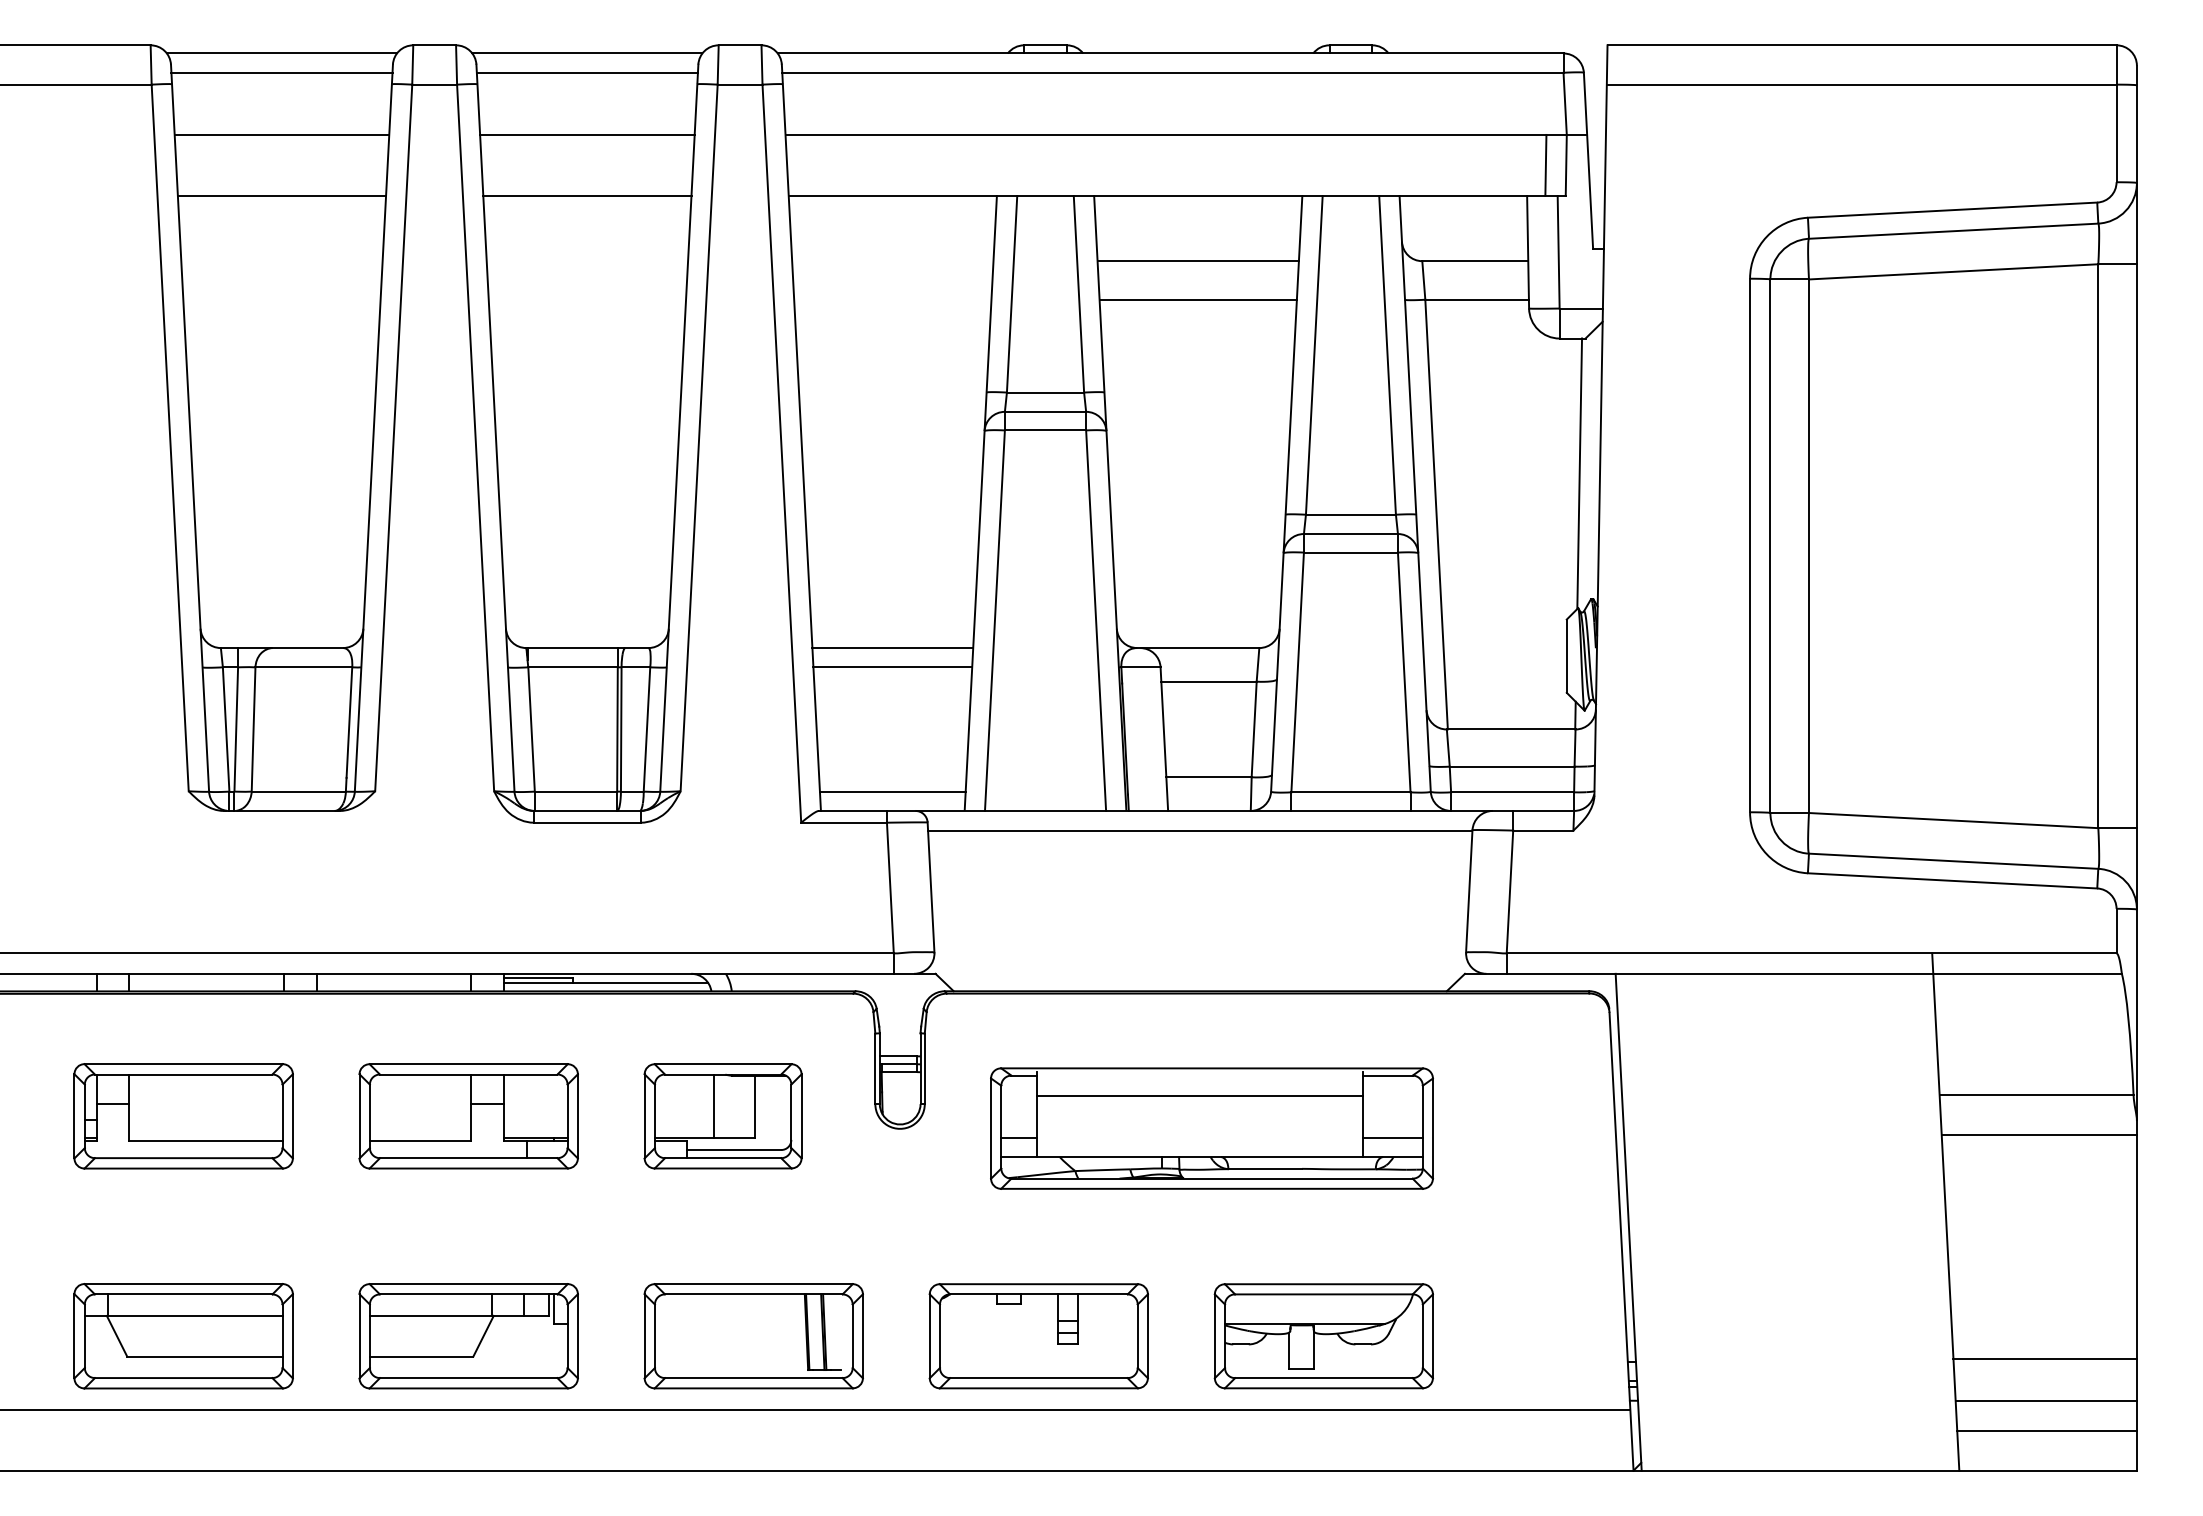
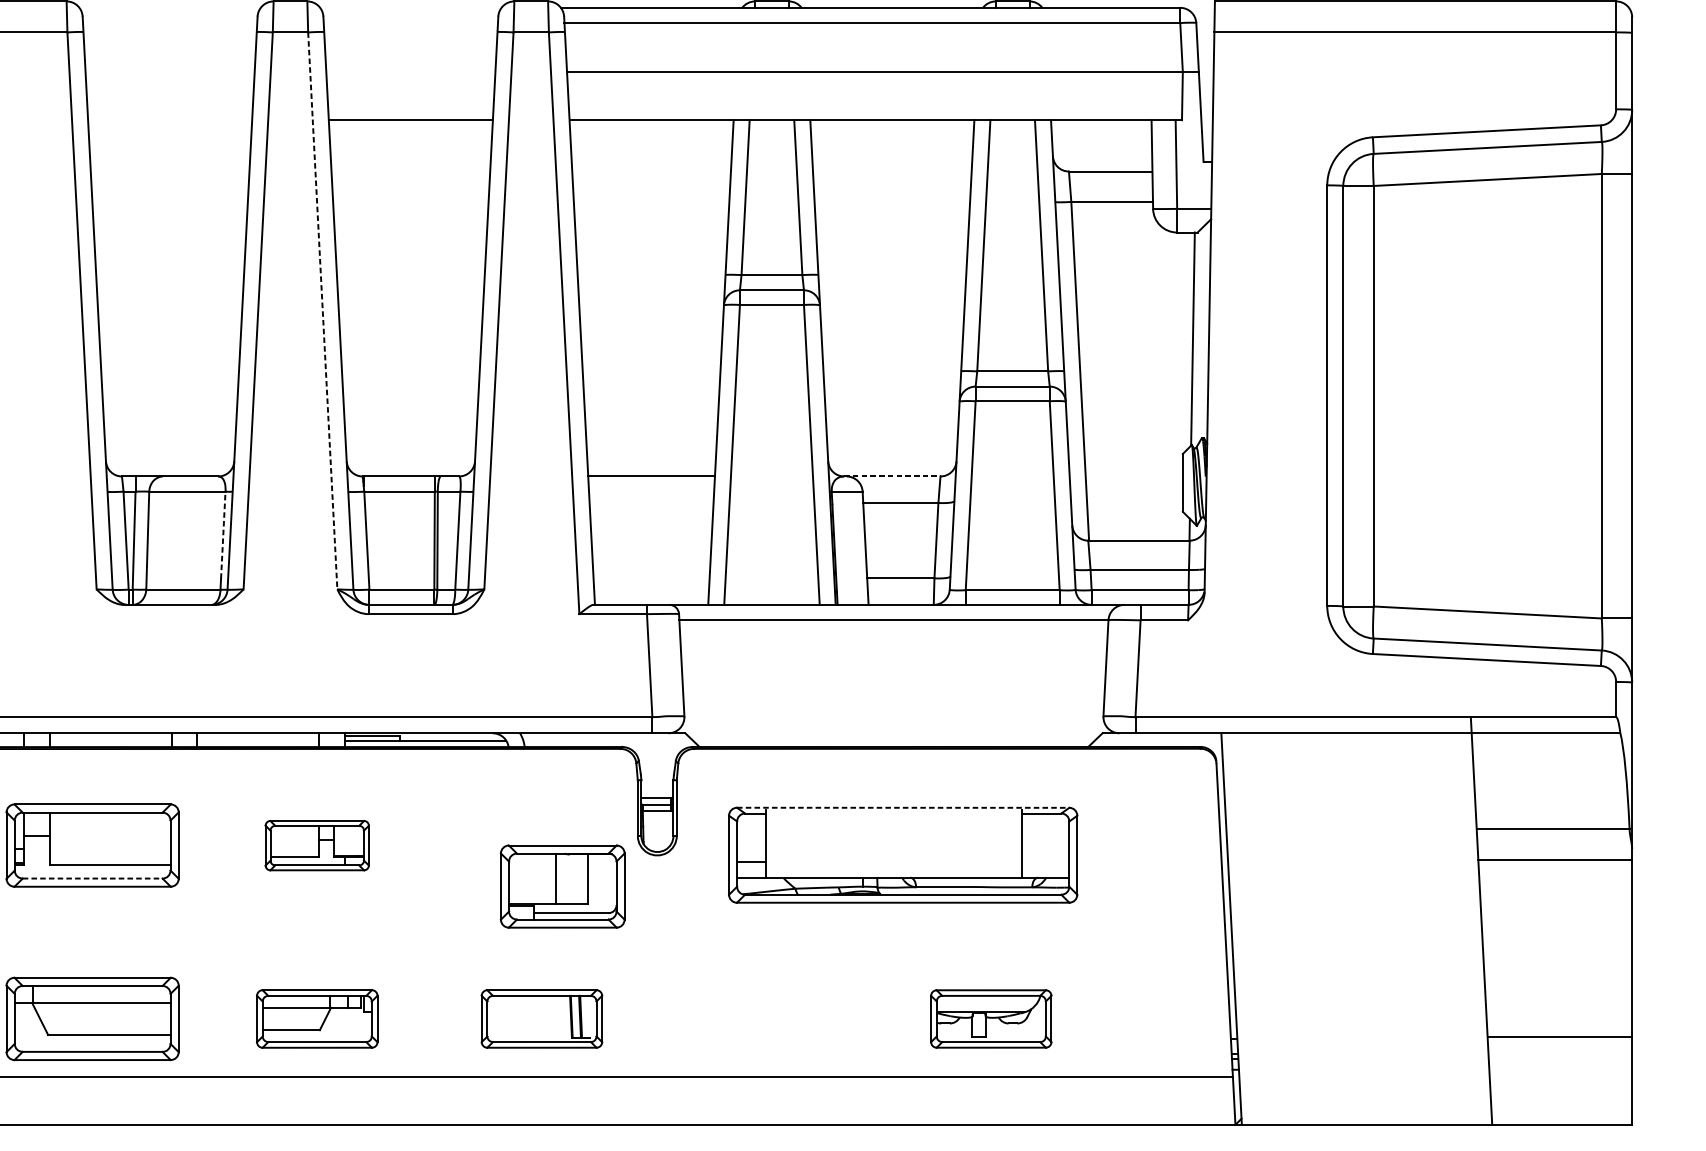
line: (281, 53) -> (169, 7), removed
line: (587, 53) -> (410, 7), removed
line: (281, 72) -> (169, 22), removed
line: (586, 72) -> (410, 22), removed
line: (281, 134) -> (169, 71), removed
line: (587, 134) -> (410, 71), removed
line: (1545, 165) -> (1166, 96), removed
line: (281, 196) -> (169, 120), removed
line: (1197, 261) -> (891, 171), removed
line: (1197, 299) -> (891, 201), removed
line: (475, 437) -> (322, 310), solid -> dashed
line: (1198, 648) -> (892, 476), solid -> dashed
line: (892, 667) -> (651, 491), removed
line: (349, 722) -> (223, 535), solid -> dashed
line: (892, 791) -> (651, 589), removed
line: (1212, 1068) -> (903, 807), solid -> dashed
line: (1200, 1096) -> (894, 829), removed
part: (468, 1116) -> (317, 845), size x0.6
part: (722, 1116) -> (562, 886), moved
line: (1392, 1137) -> (1045, 862), removed
line: (183, 1158) -> (92, 878), solid -> dashed
part: (468, 1336) -> (317, 1019), size x0.7
part: (753, 1336) -> (541, 1019), size x0.7
part: (1038, 1336) -> (766, 1019), removed
part: (1323, 1336) -> (991, 1019), size x0.7
line: (2045, 1400) -> (1560, 1069), removed
line: (2046, 1431) -> (1560, 1094), removed

